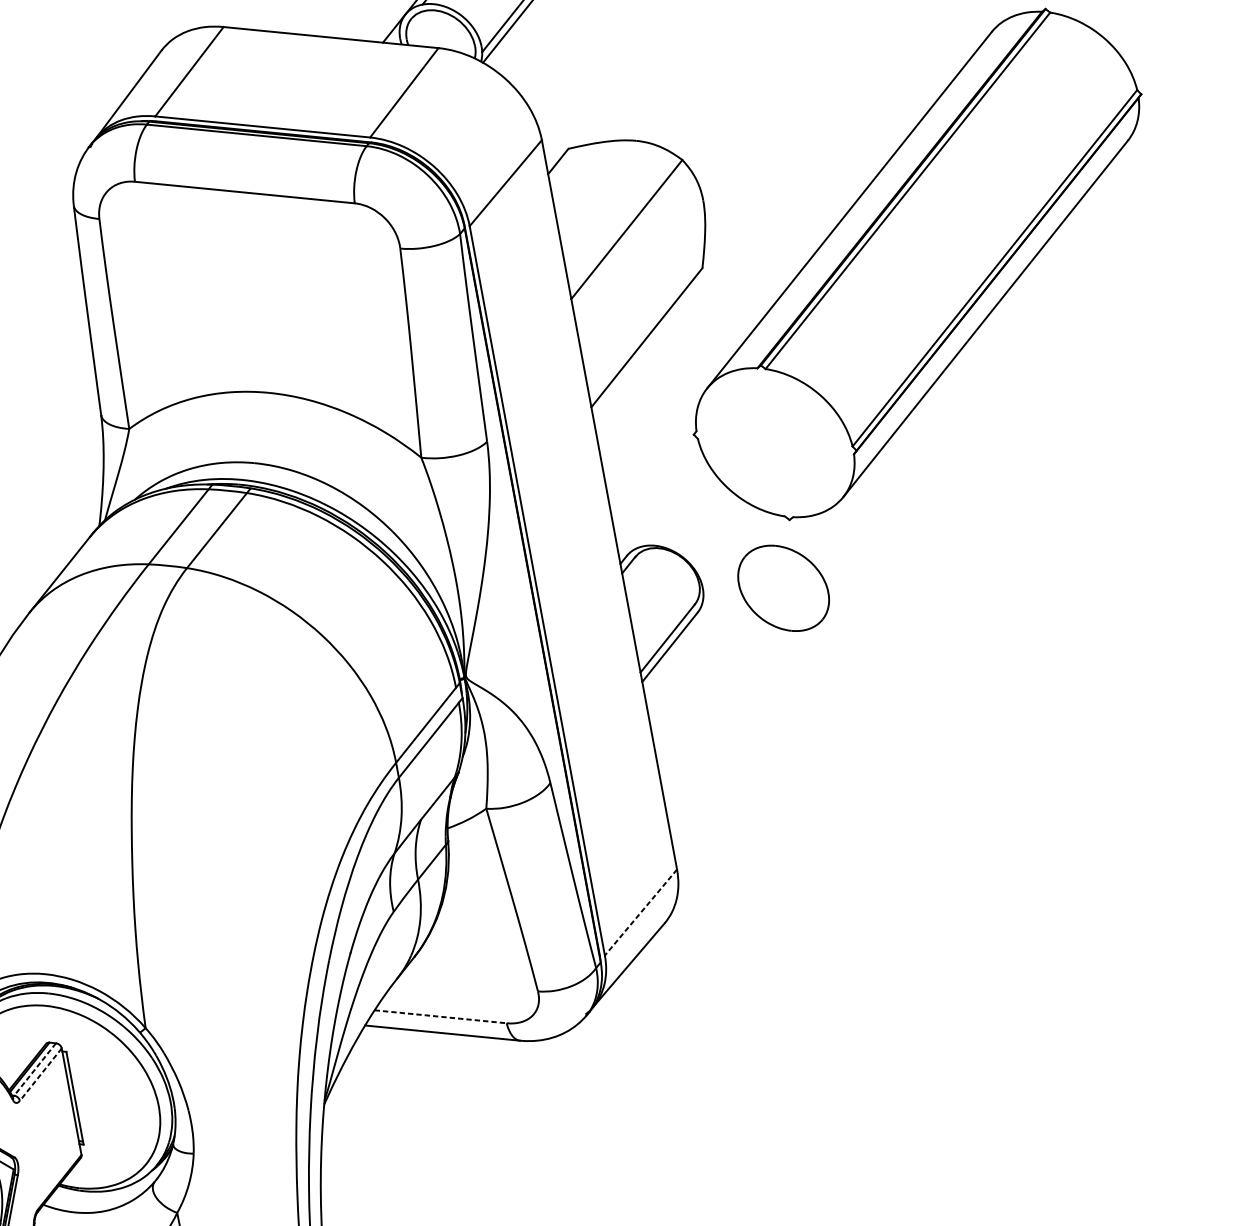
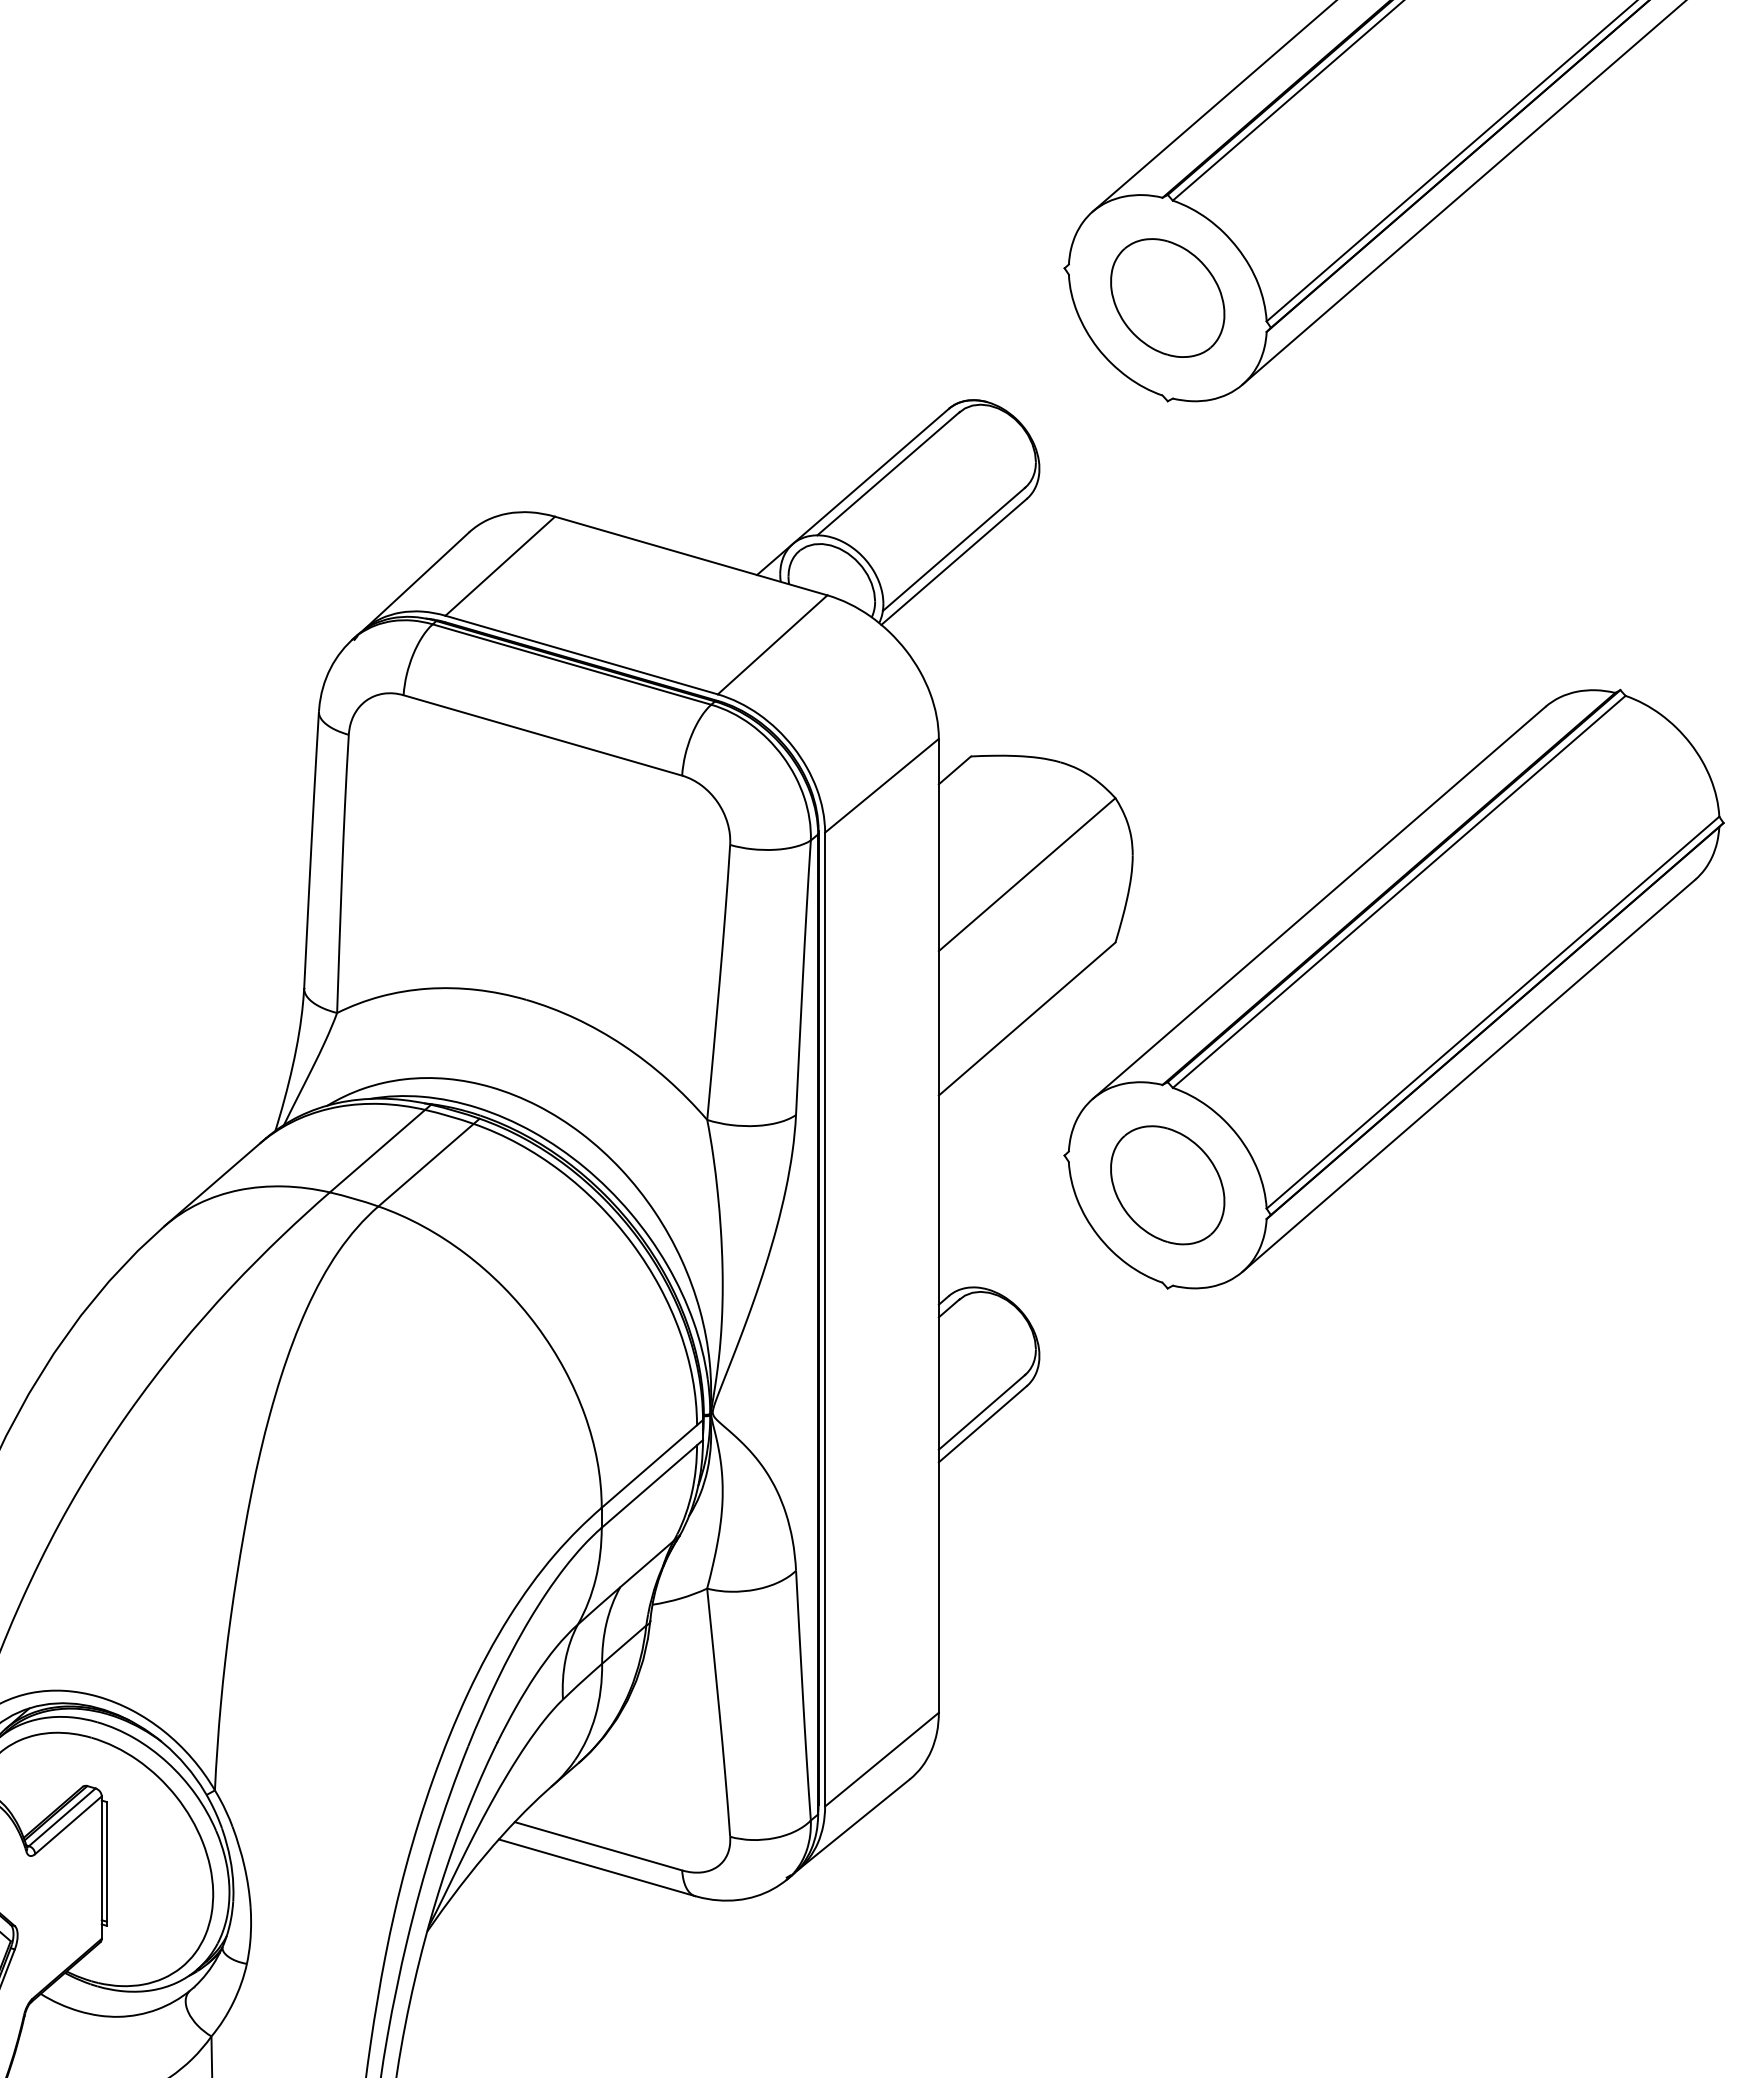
part: (783, 588) -> (1167, 1185), moved
line: (640, 912) -> (881, 1759), dashed -> solid
line: (440, 1016) -> (598, 1846), dashed -> solid
line: (34, 1069) -> (61, 1817), dashed -> solid
line: (40, 1074) -> (68, 1825), dashed -> solid

